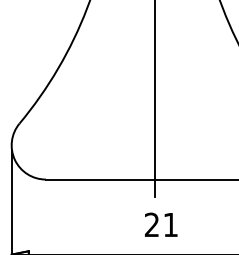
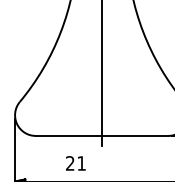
text: (160, 224) -> (75, 163), moved

